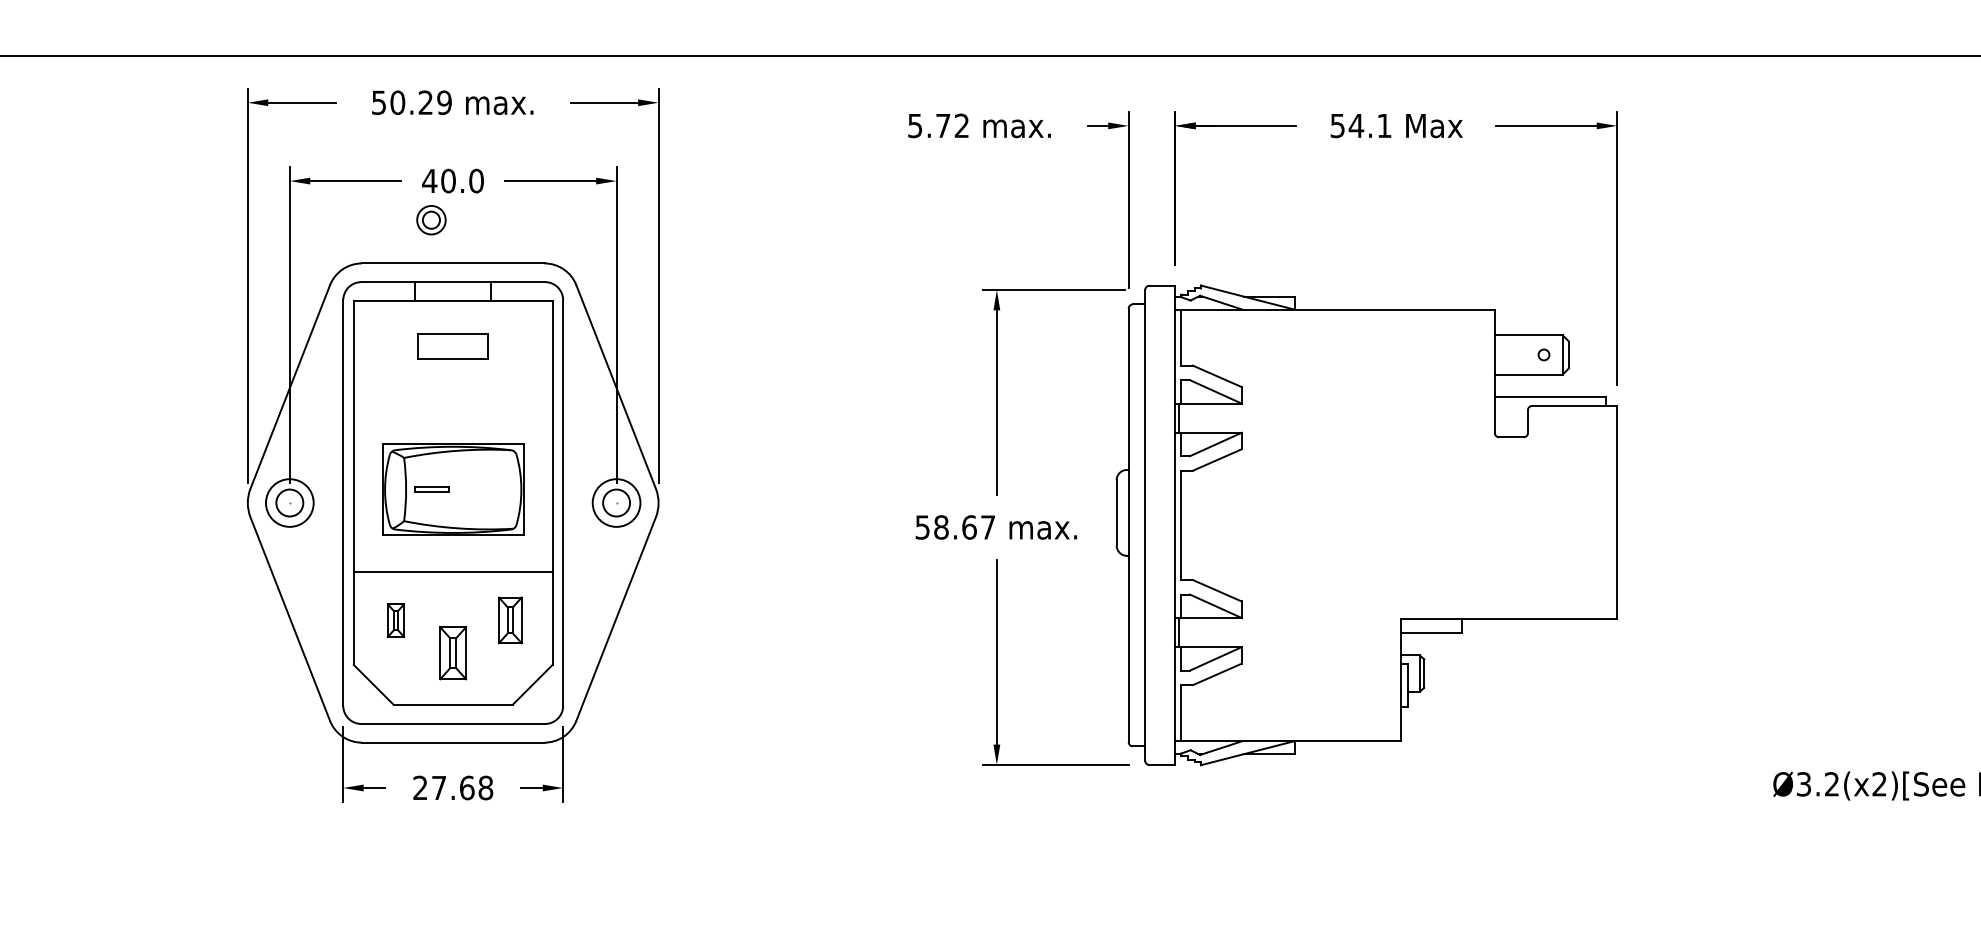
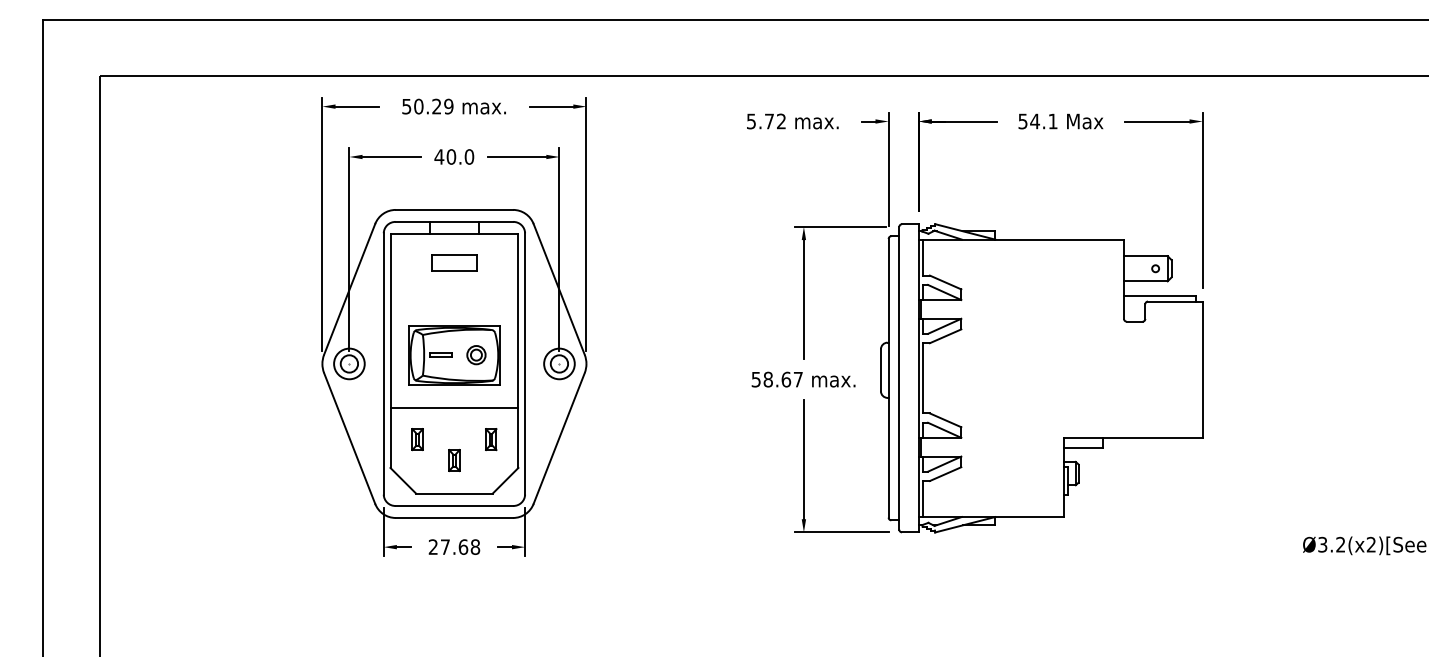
part: (431, 220) -> (476, 355), moved
part: (510, 620) -> (491, 439), size x0.71
part: (453, 653) -> (454, 460), size x0.62

